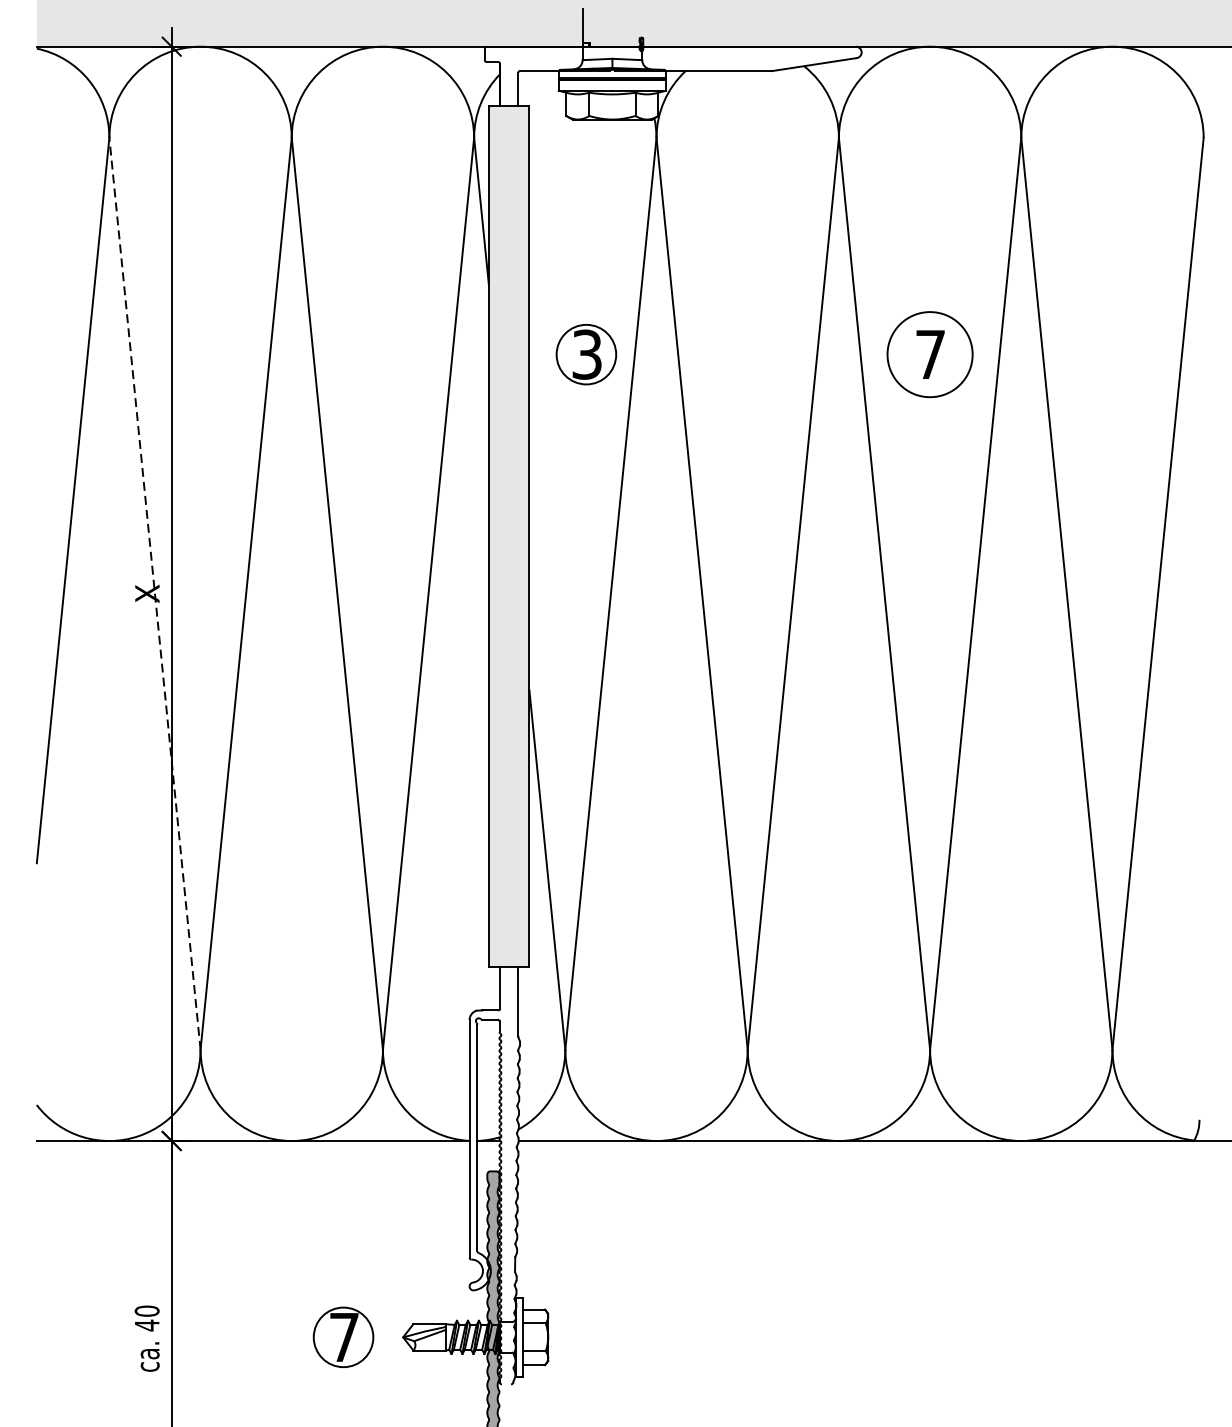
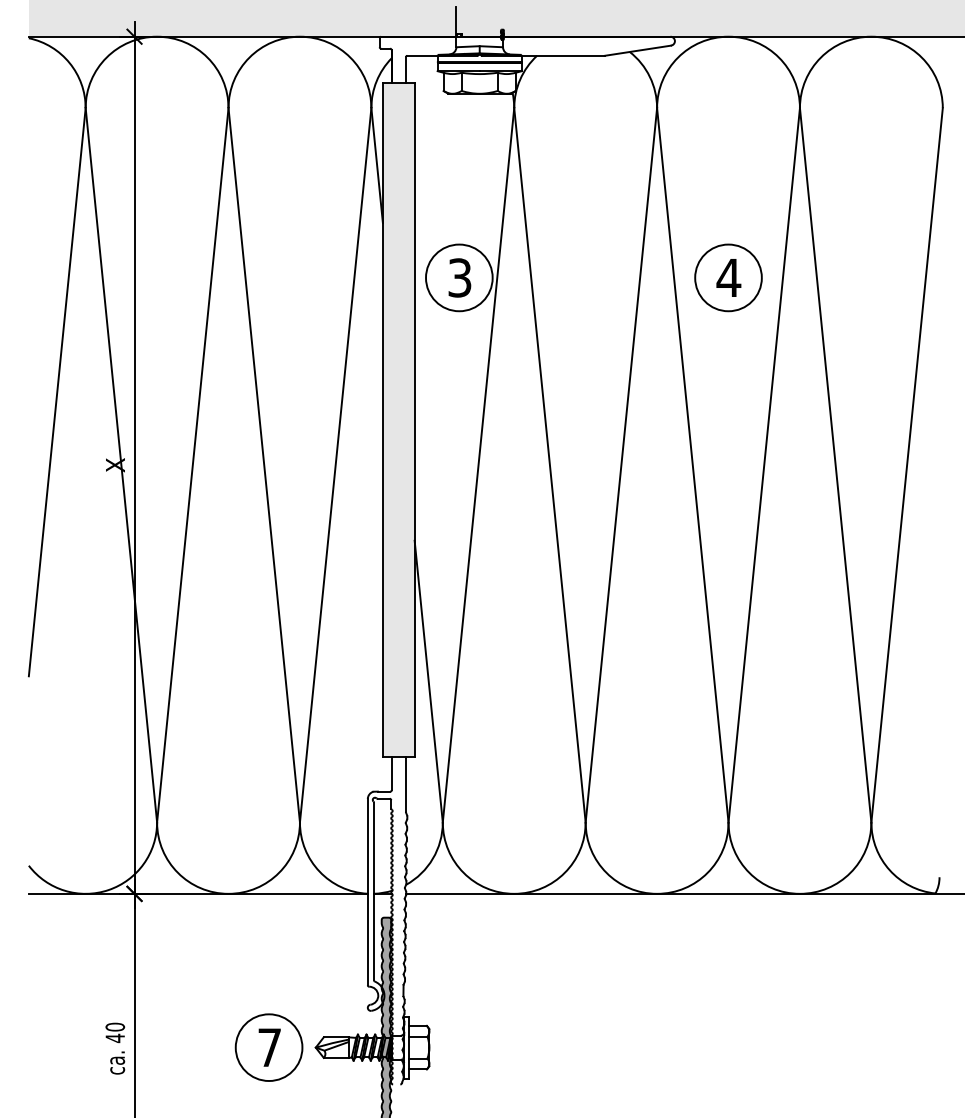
circle: (586, 354) -> (459, 277), size x1.43
text: (930, 354) -> (728, 277), 7 -> 4
line: (155, 594) -> (121, 465), dashed -> solid
circle: (342, 1337) -> (268, 1047), size x1.43

